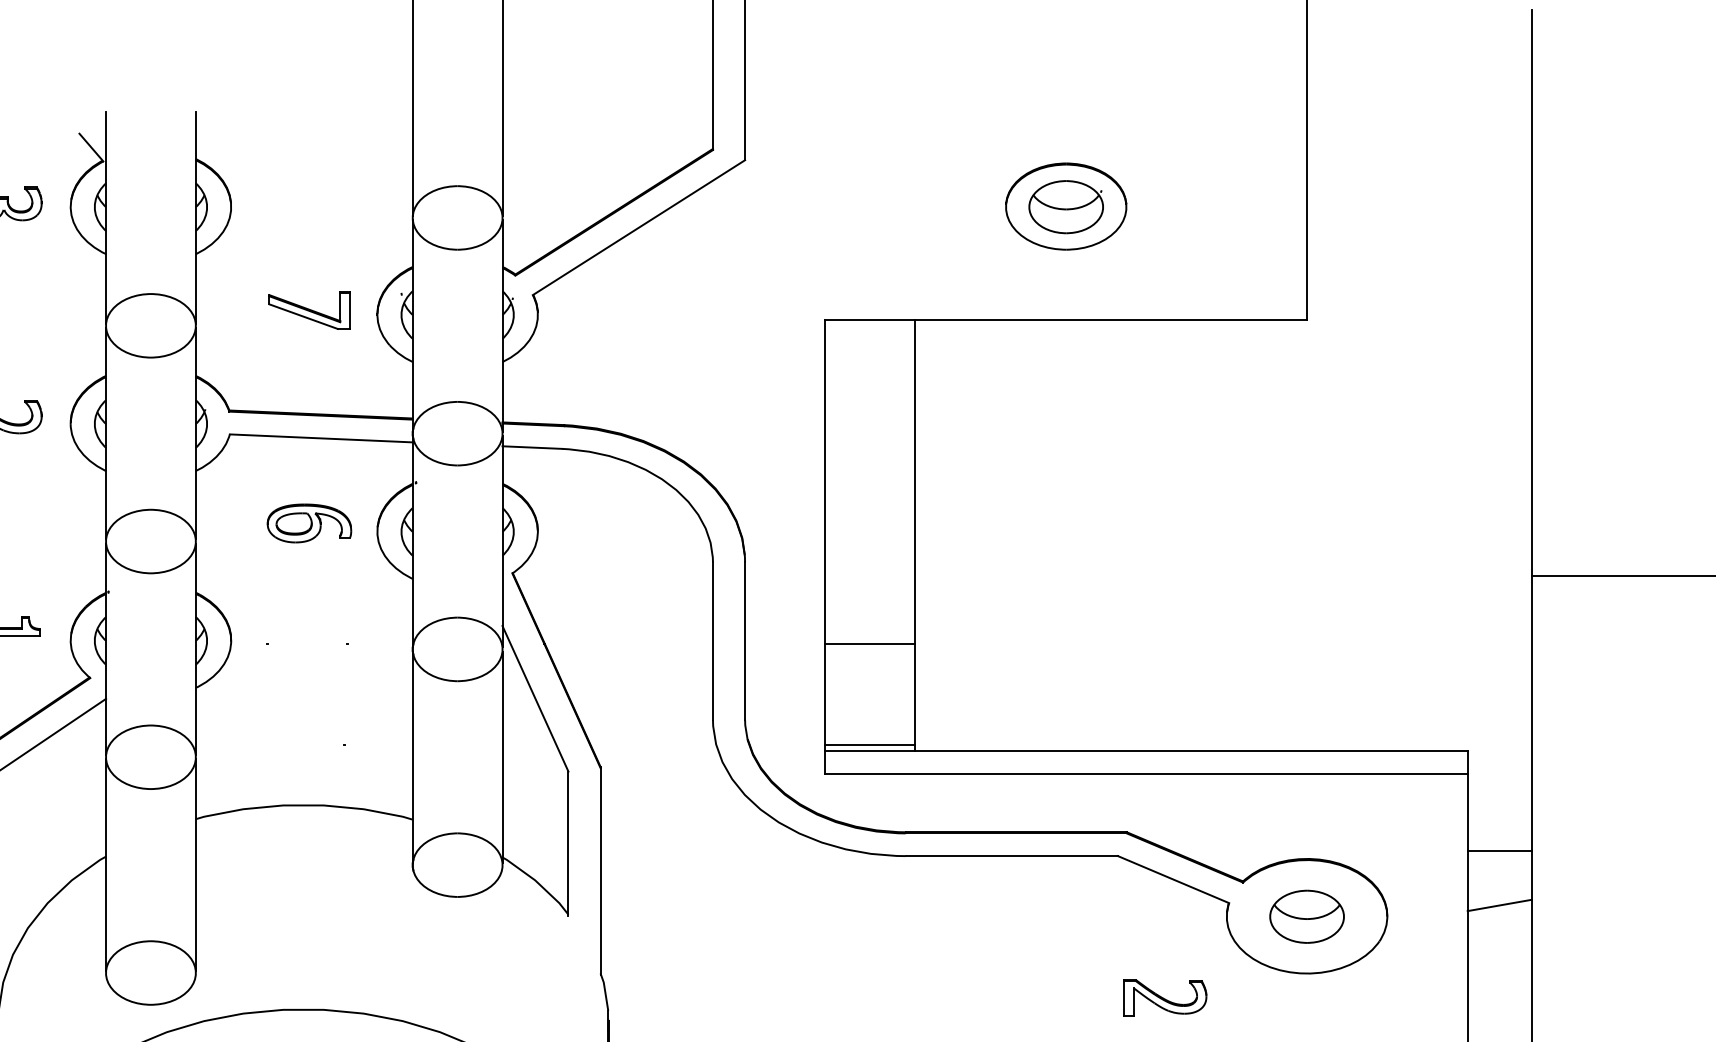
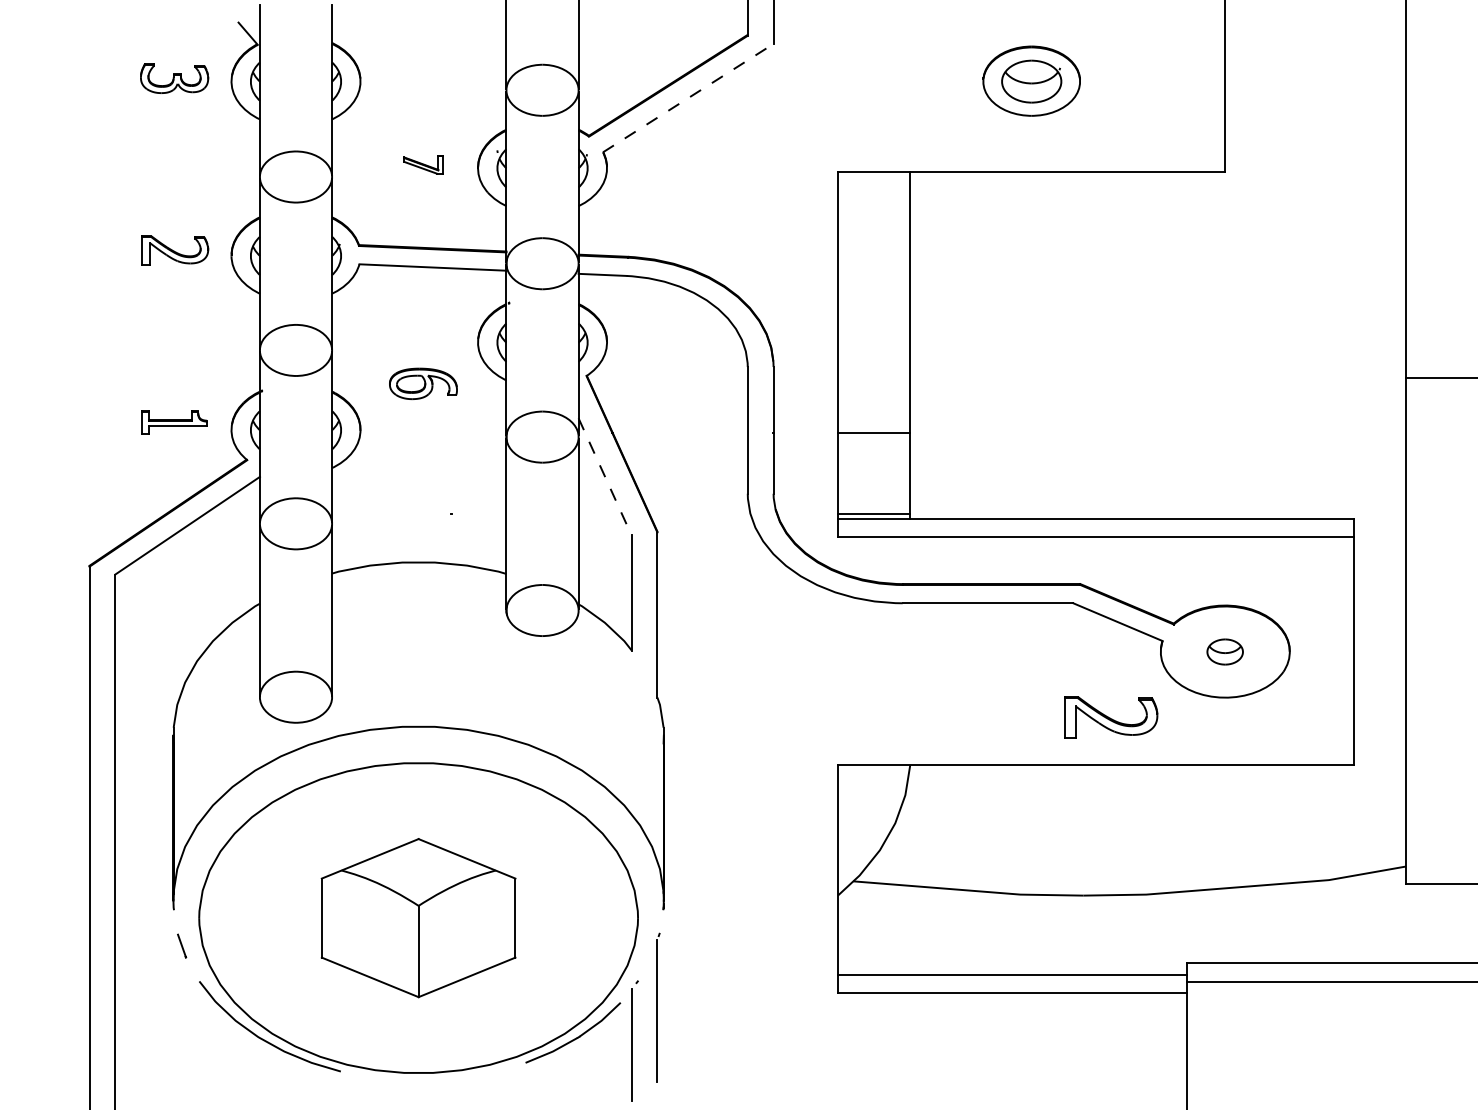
line: (639, 226) -> (688, 97), solid -> dashed
part: (309, 310) -> (423, 164), size x0.6
part: (309, 522) -> (423, 383), moved
line: (535, 699) -> (605, 477), solid -> dashed
line: (1500, 851) -> (1380, 599), removed
line: (1500, 904) -> (1380, 642), removed
part: (1306, 916) -> (1224, 651), size x0.6
part: (1165, 998) -> (1111, 717), size x1.4

